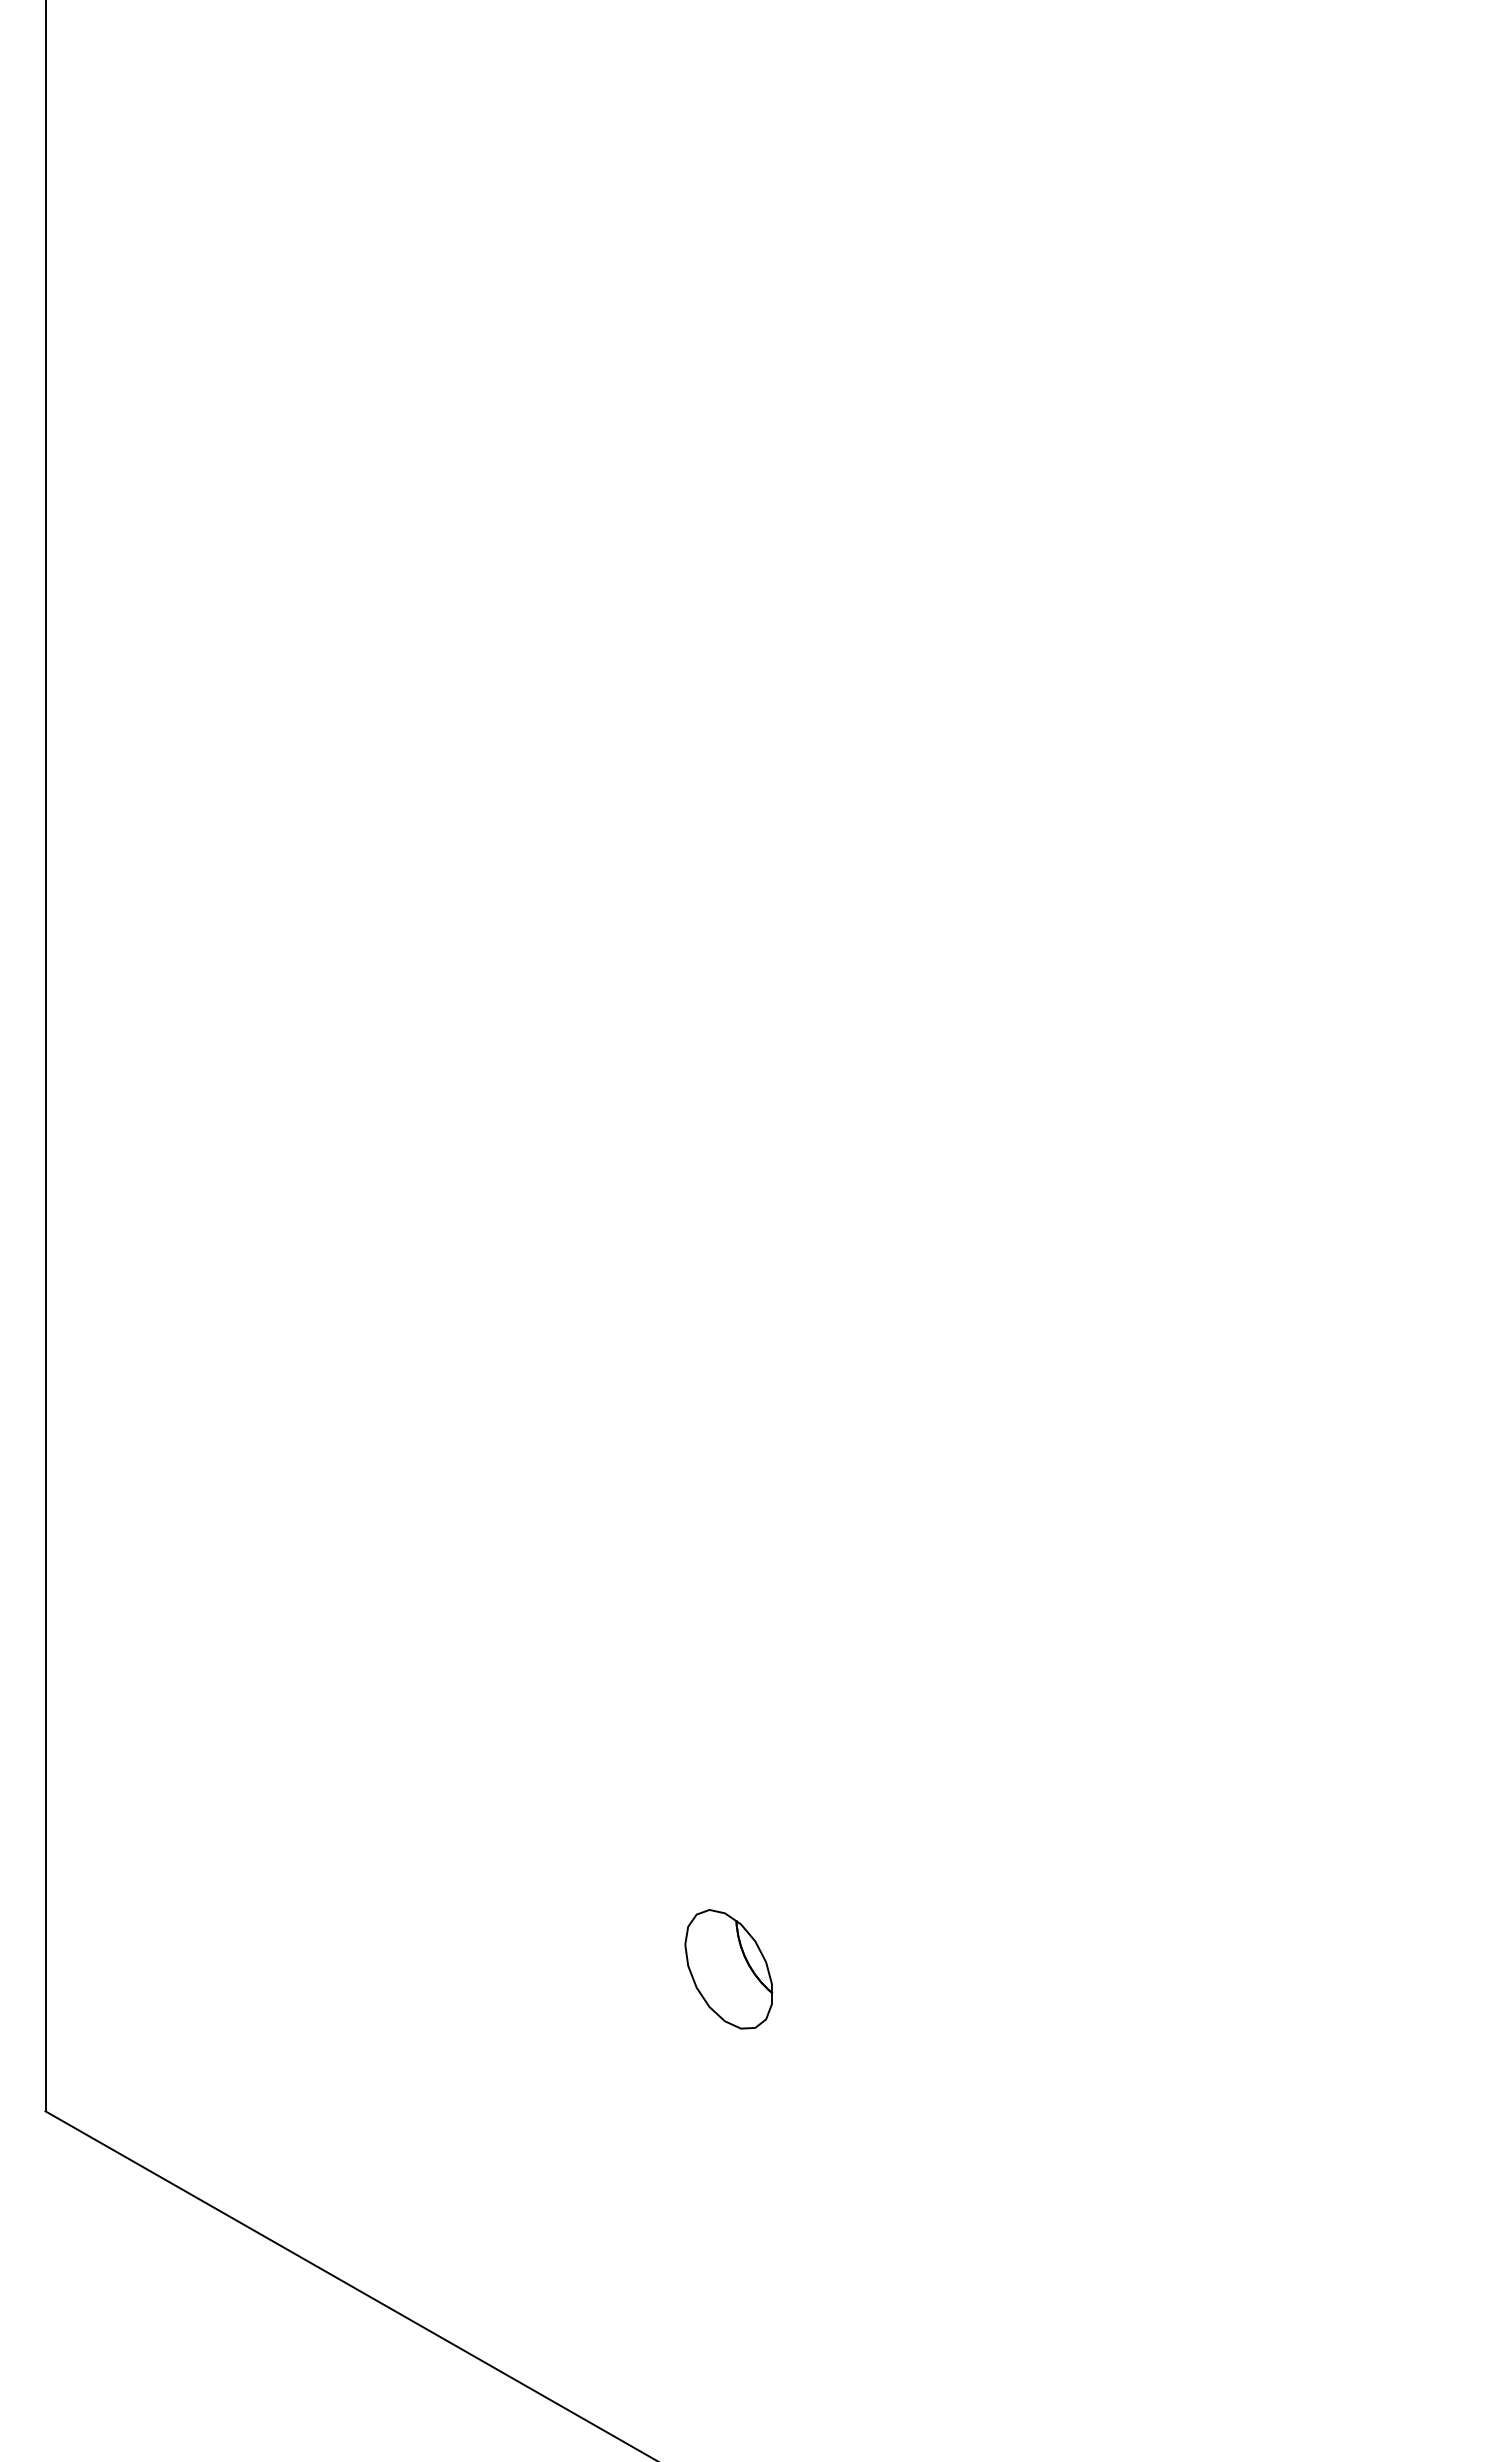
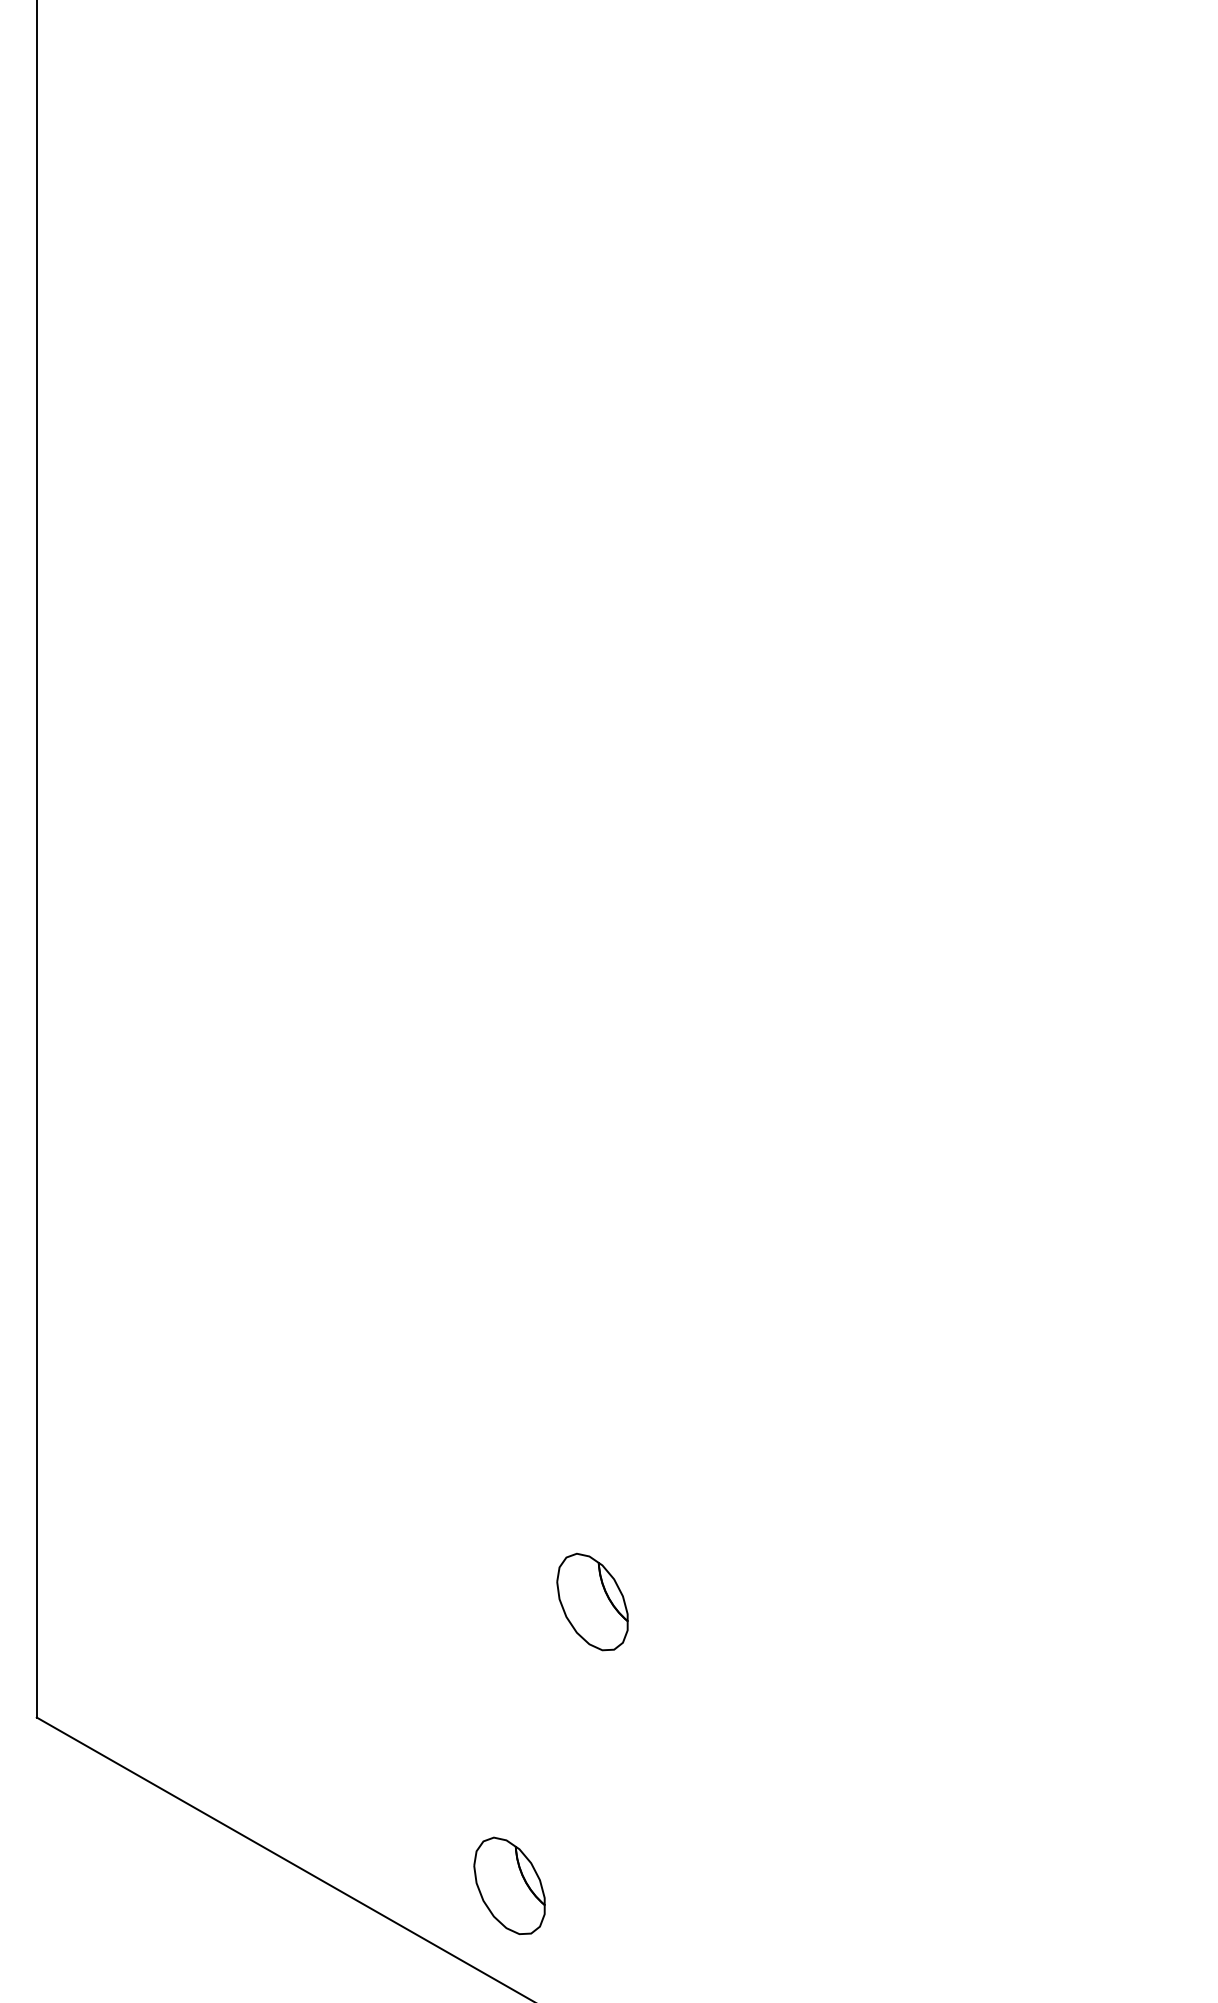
part: (626, 2318) -> (509, 1886), added

